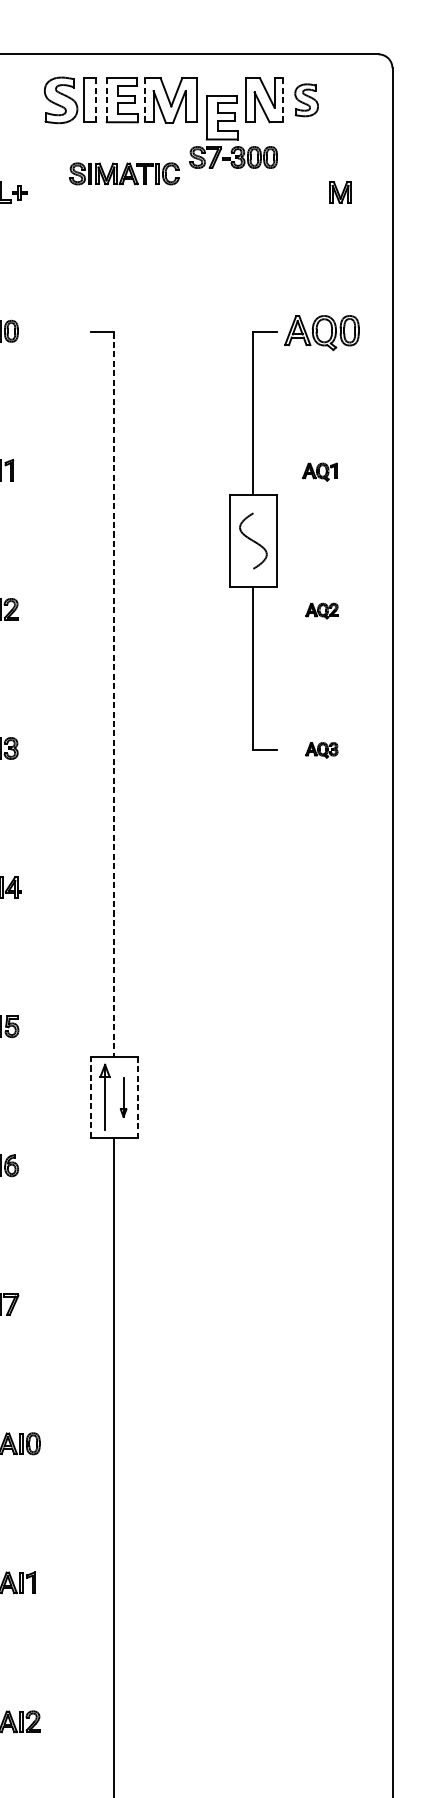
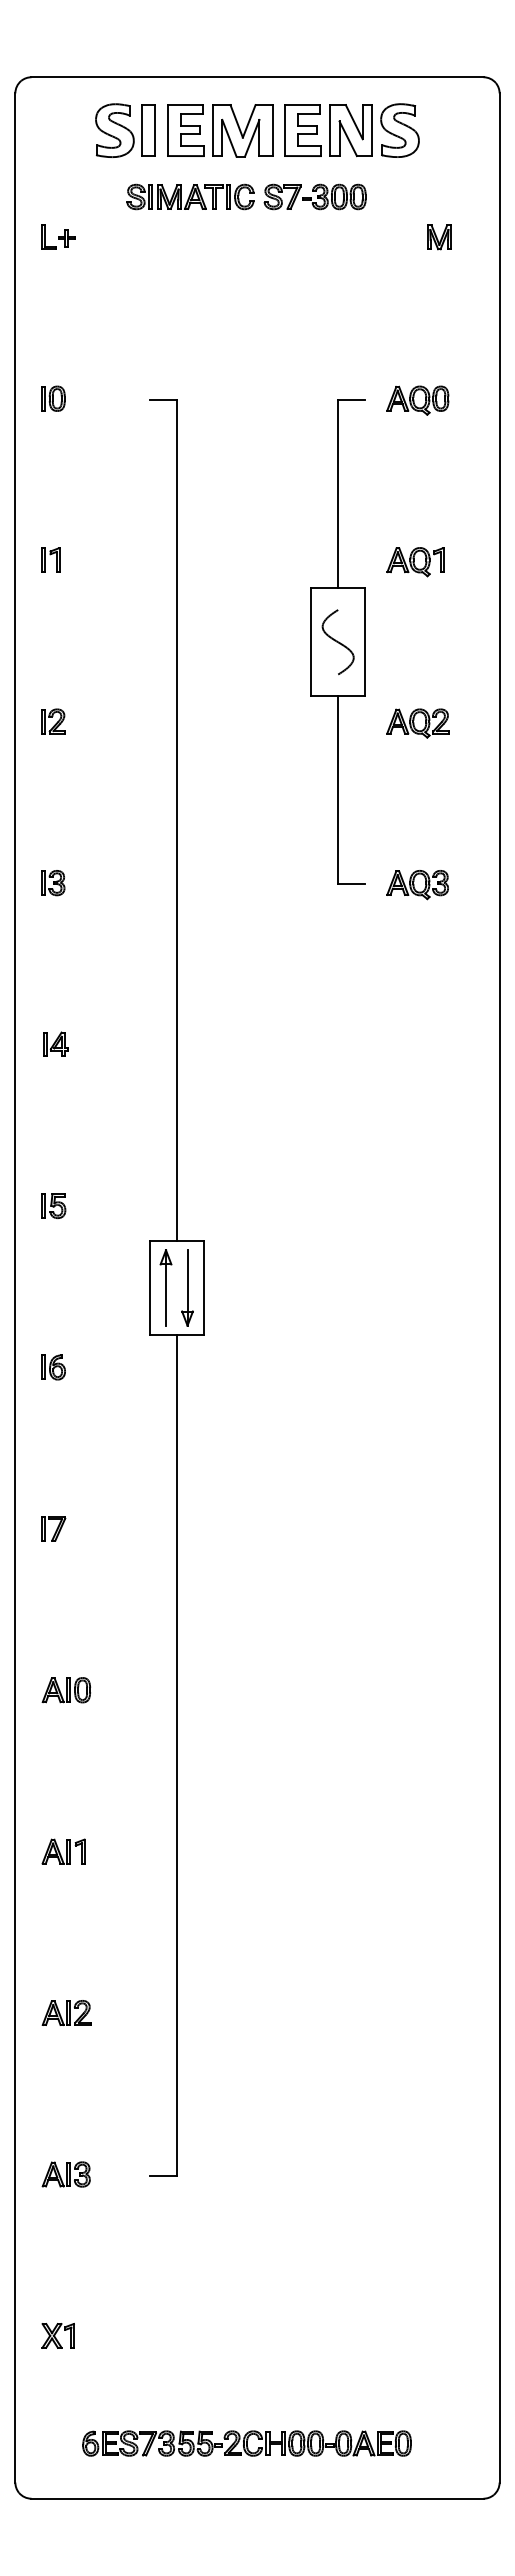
line: (106, 100) -> (167, 130), dashed -> solid
line: (145, 100) -> (212, 130), dashed -> solid
part: (306, 100) -> (399, 130), size x1.43
line: (96, 101) -> (155, 131), dashed -> solid
line: (282, 101) -> (372, 131), dashed -> solid
part: (221, 117) -> (302, 130), moved
part: (124, 173) -> (190, 196), moved
part: (321, 332) -> (417, 400), size x0.71
part: (320, 472) -> (415, 562), size x1.43
part: (321, 611) -> (417, 723), size x1.67
line: (114, 695) -> (176, 821), dashed -> solid
part: (321, 750) -> (417, 885), size x1.67
line: (90, 1096) -> (149, 1287), dashed -> solid
part: (123, 1096) -> (187, 1287), size x1.67
line: (137, 1097) -> (203, 1288), dashed -> solid

